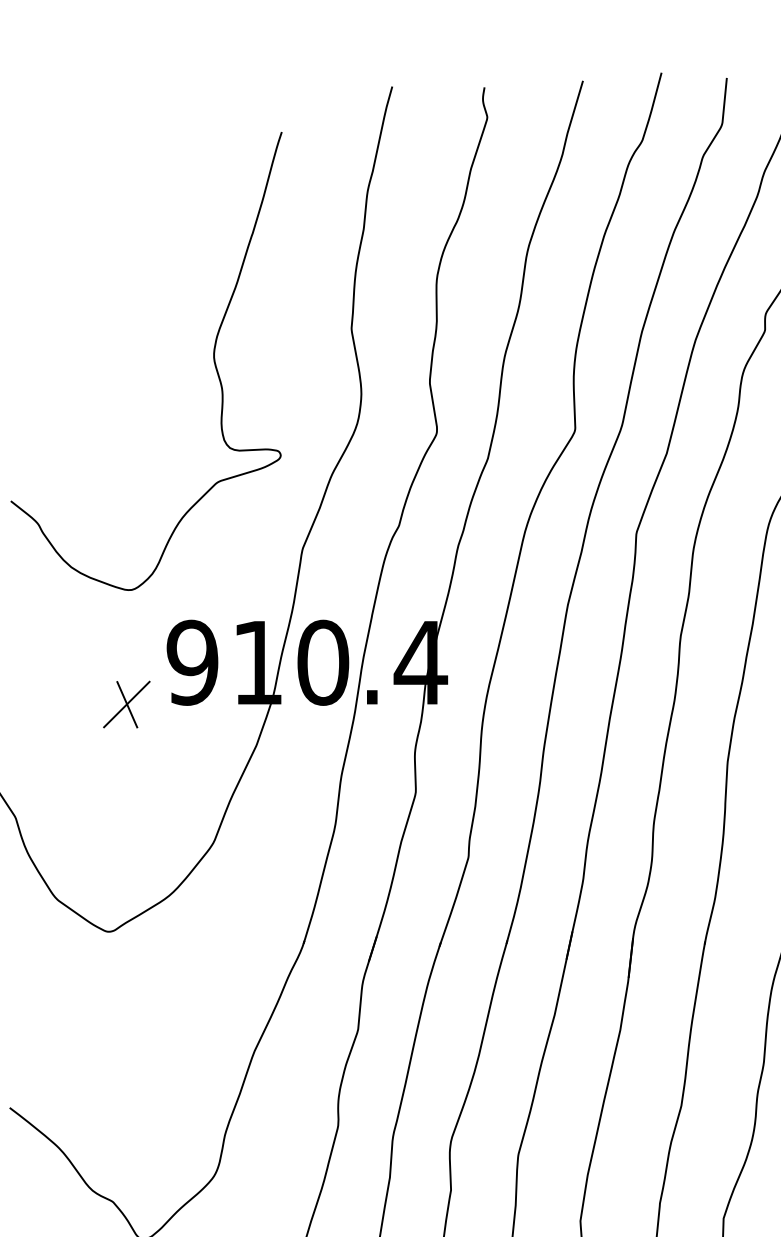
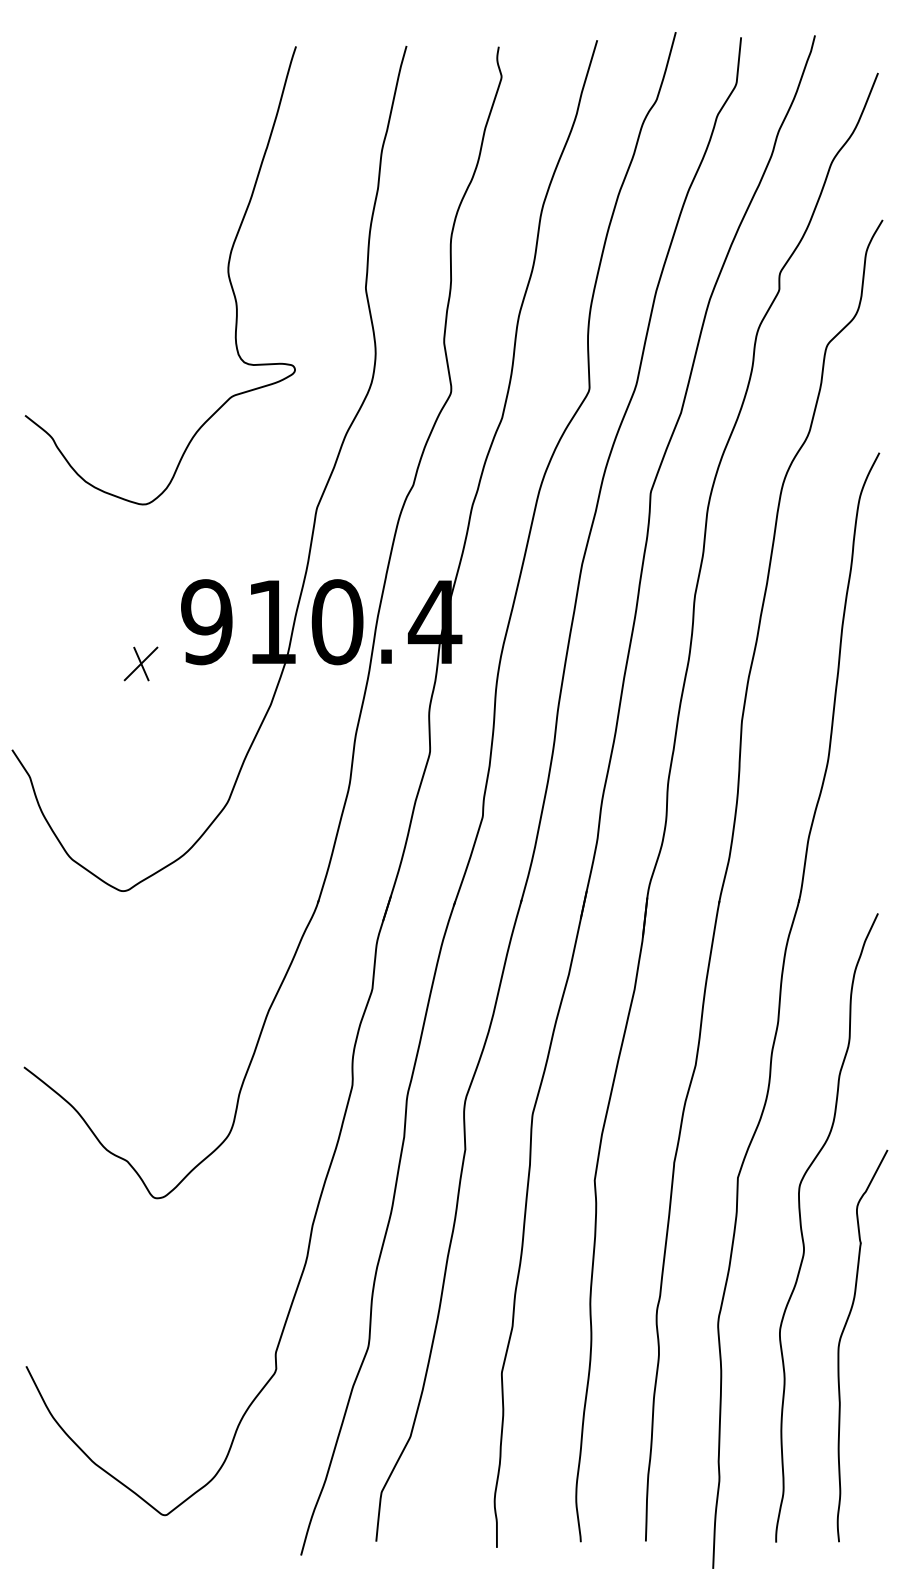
curve: (213, 360) -> (227, 274), moved
part: (126, 704) -> (140, 663), size x0.71

